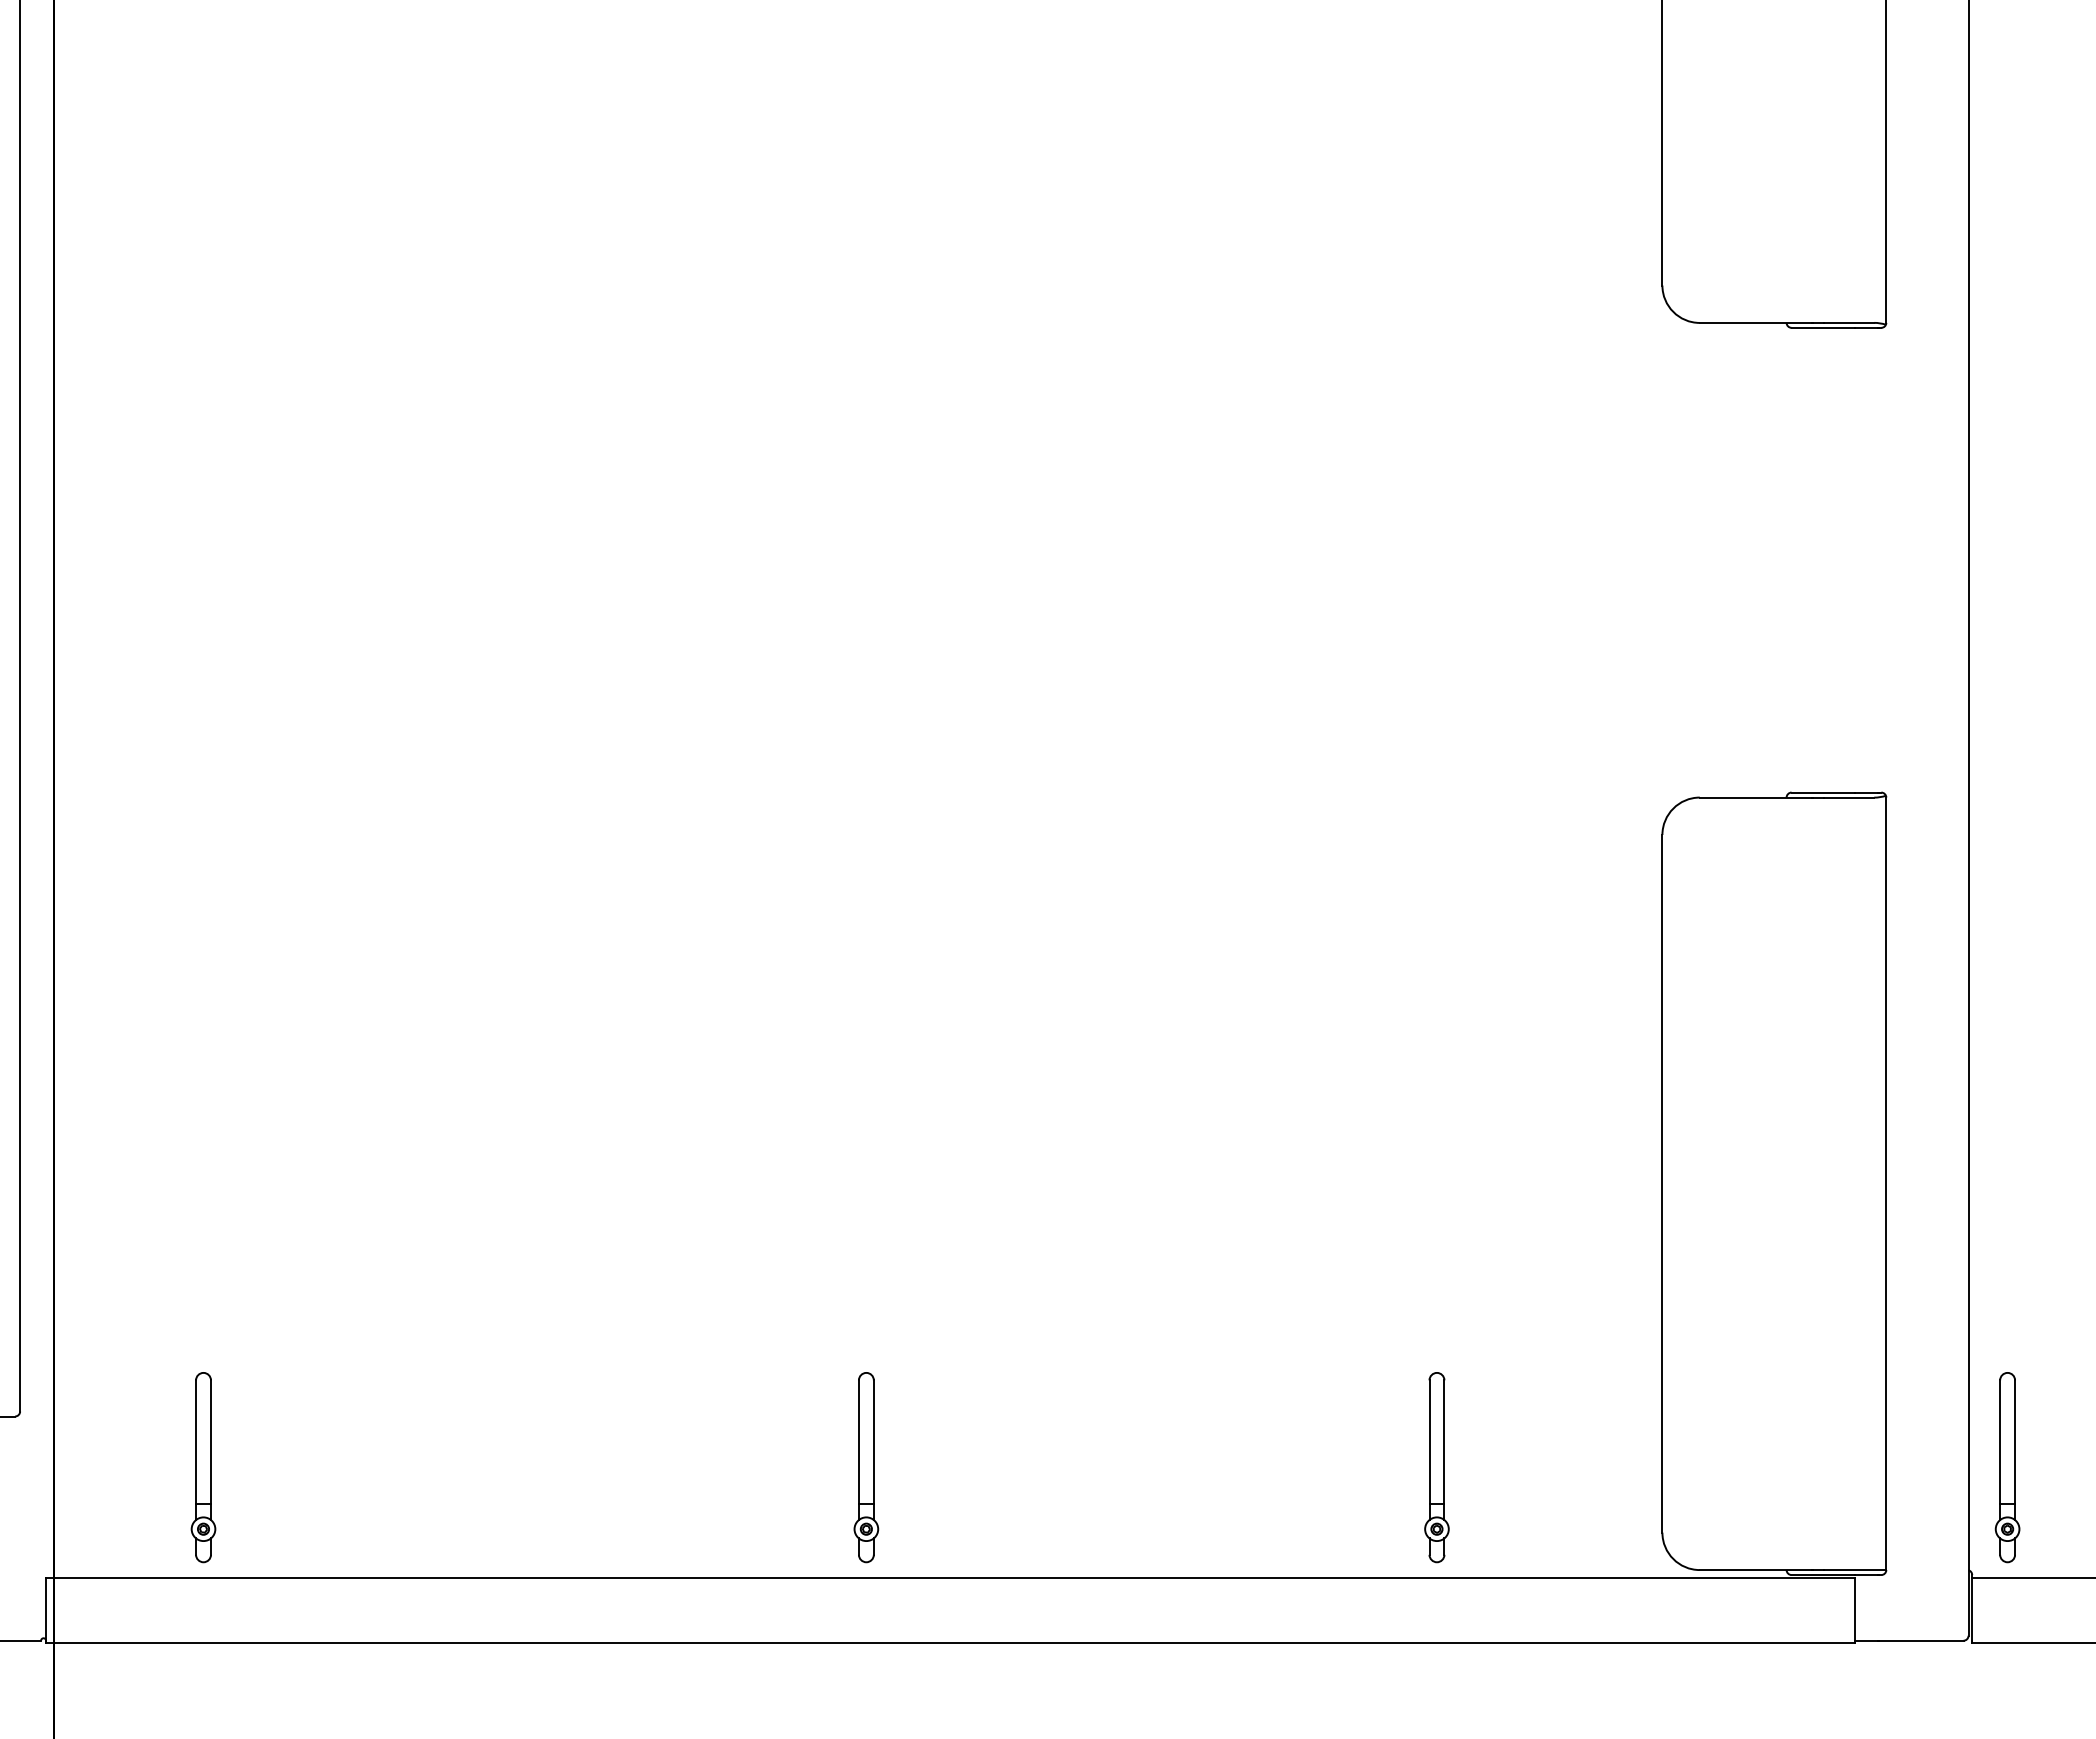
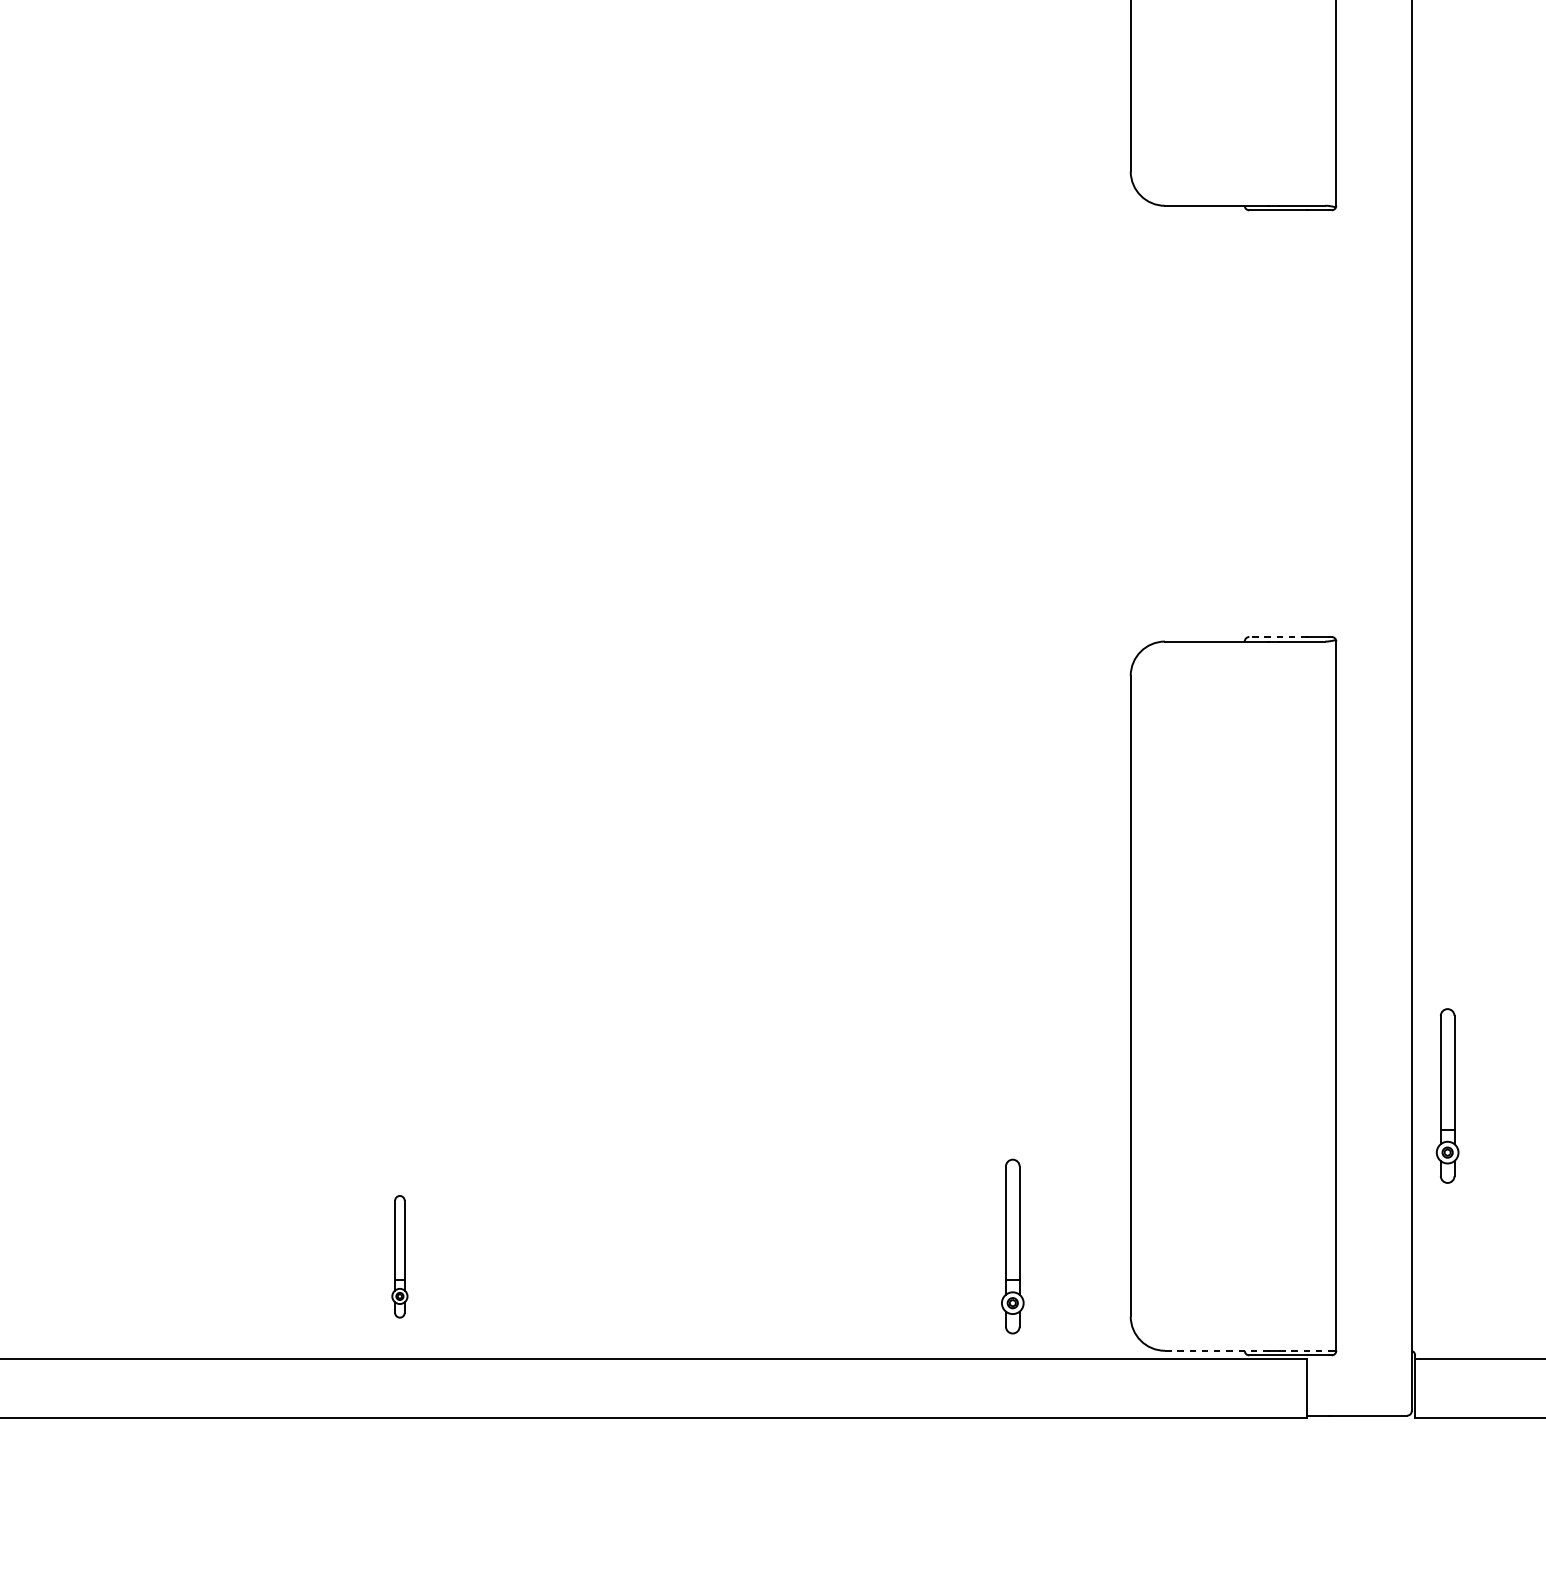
line: (1823, 792) -> (1278, 636), solid -> dashed
part: (866, 1467) -> (400, 1256), size x0.7
part: (1436, 1467) -> (1012, 1246), moved
part: (2007, 1467) -> (1447, 1095), moved
line: (1755, 1570) -> (1216, 1351), solid -> dashed
line: (1855, 1570) -> (1308, 1351), solid -> dashed

